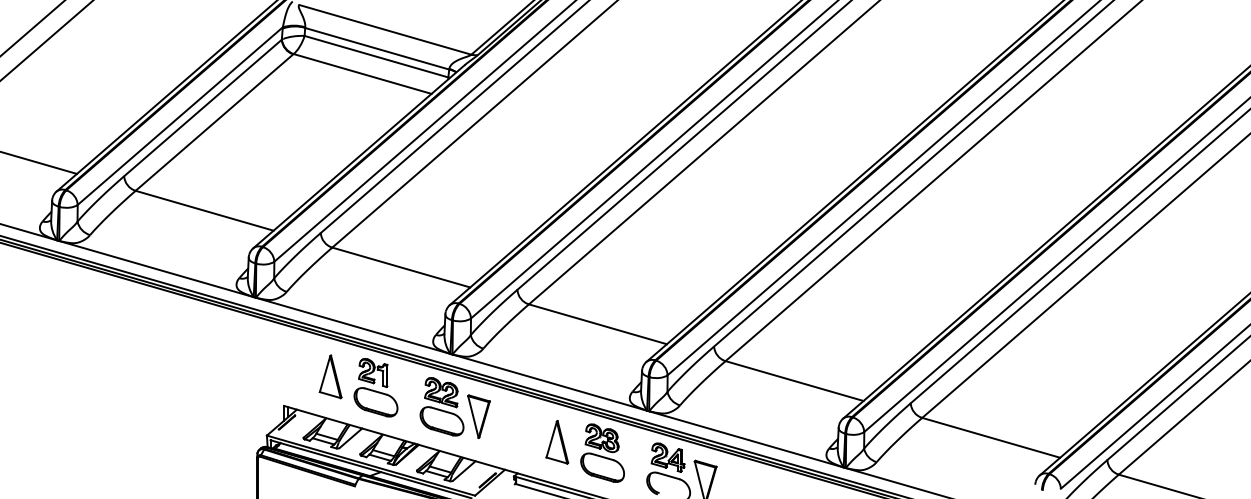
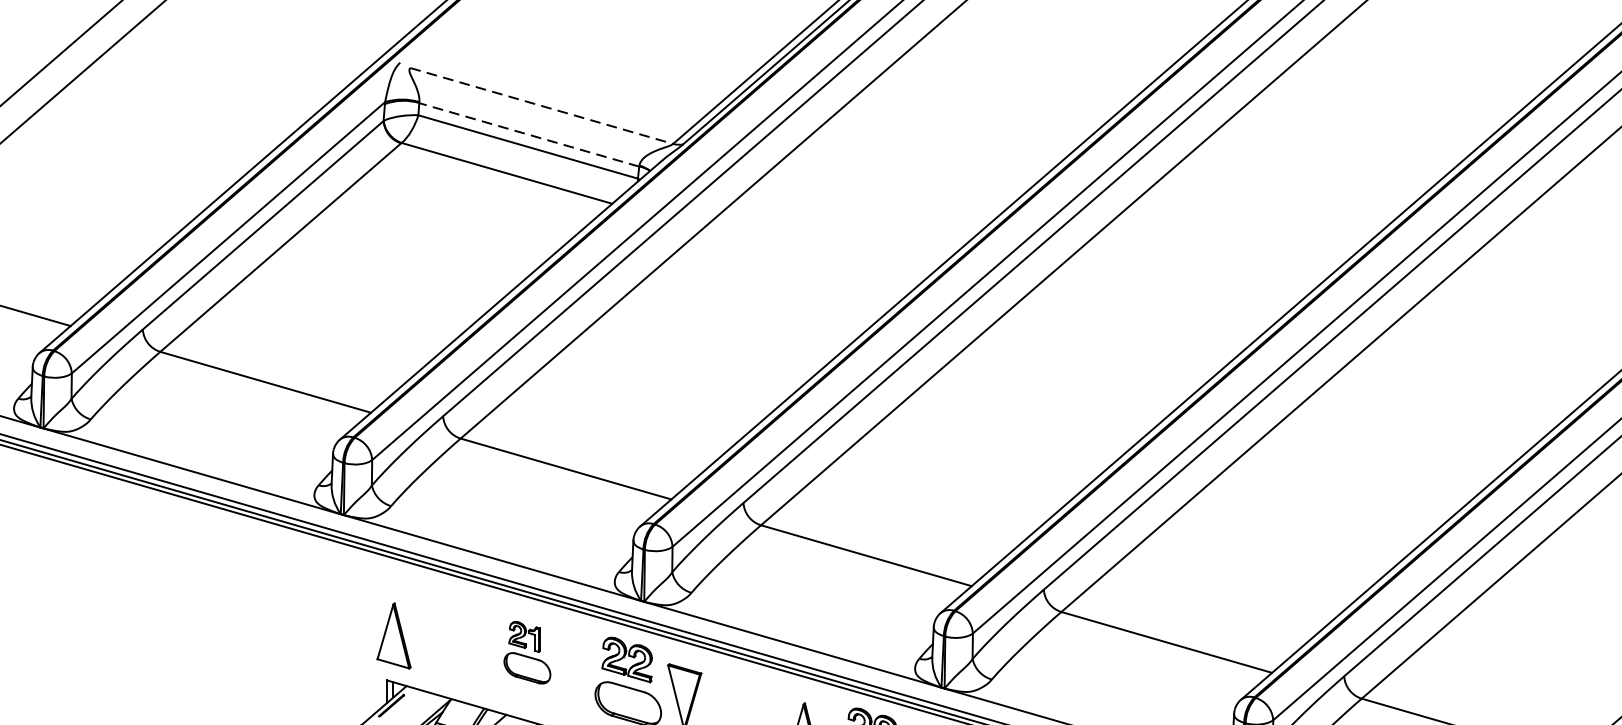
line: (385, 29) -> (541, 105), solid -> dashed
line: (377, 48) -> (529, 134), solid -> dashed
part: (330, 376) -> (393, 635), moved
part: (375, 387) -> (526, 652), size x0.7

